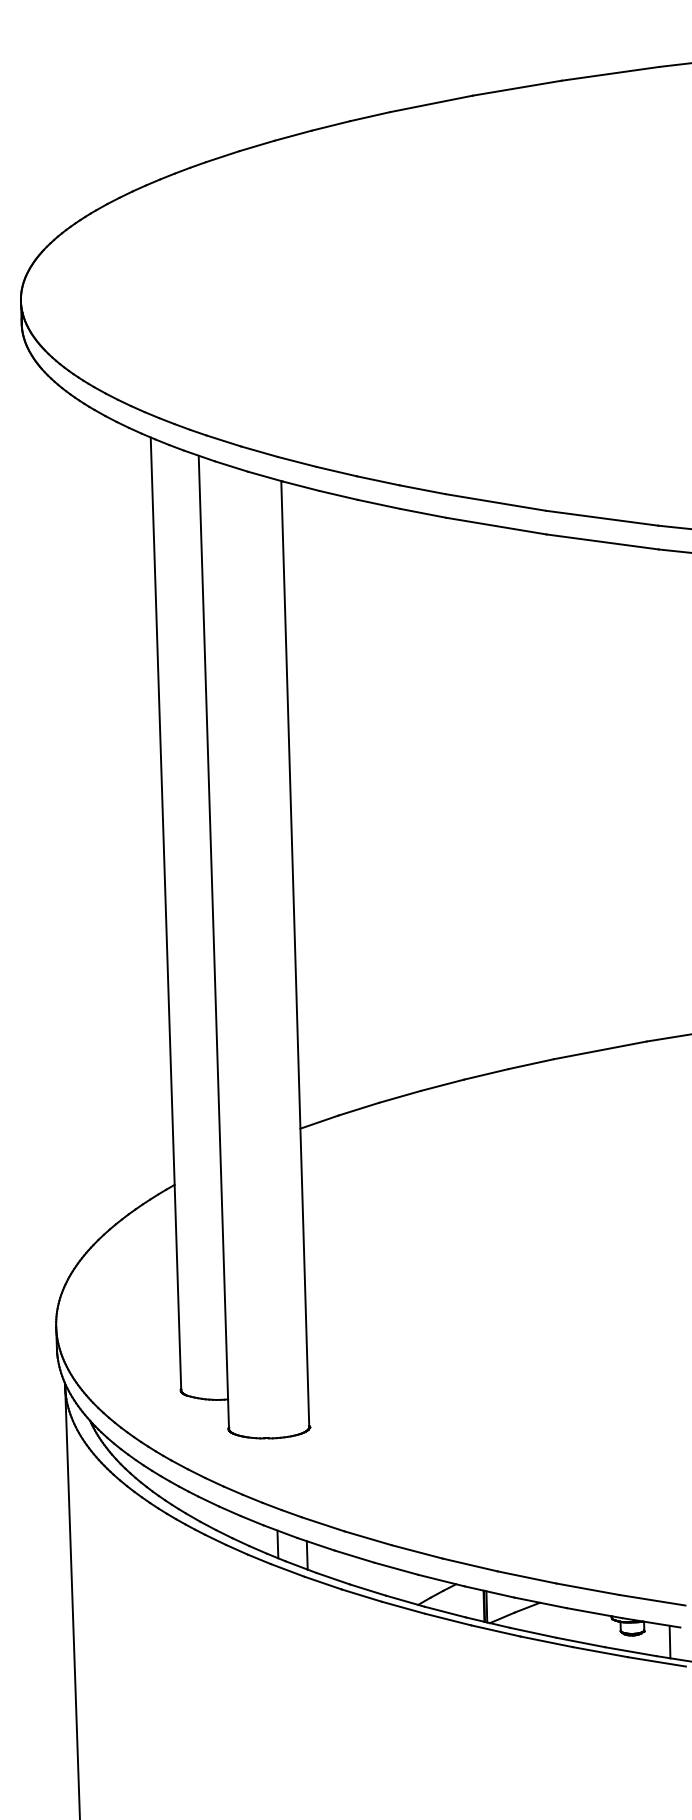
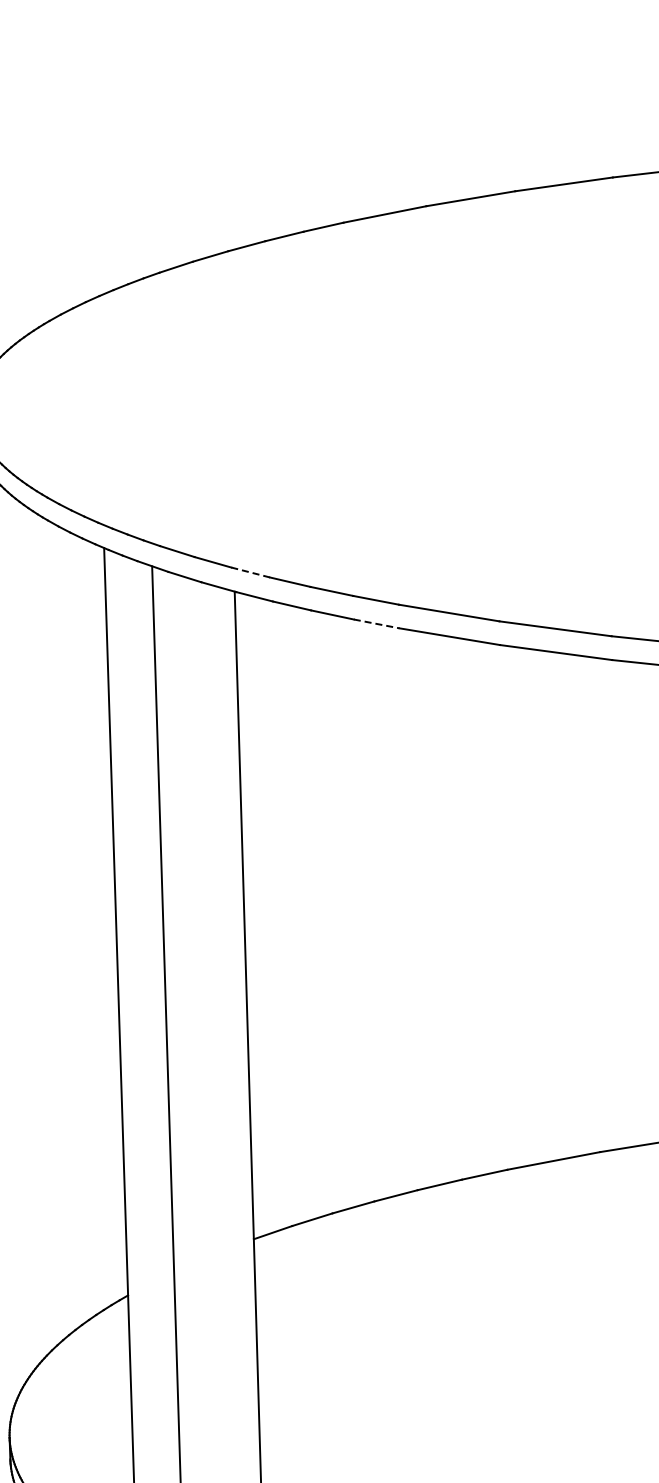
line: (297, 461) -> (250, 572), solid -> dashed
line: (423, 513) -> (376, 624), solid -> dashed

